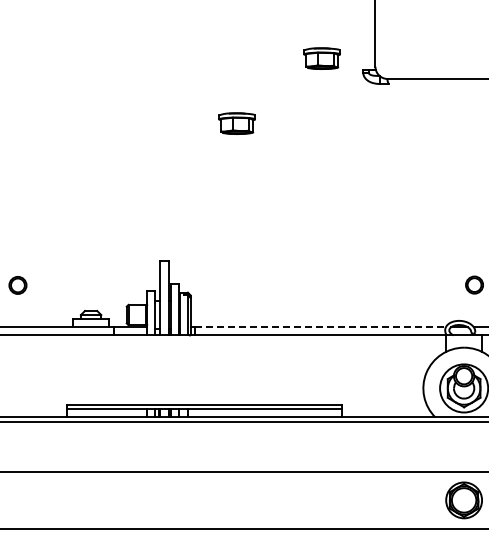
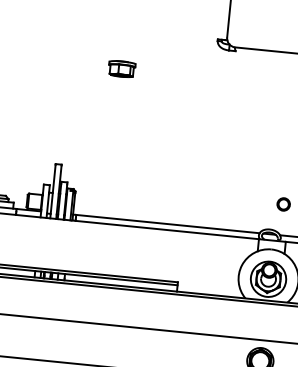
part: (321, 58) -> (188, 27), removed
line: (321, 327) -> (168, 224), dashed -> solid

